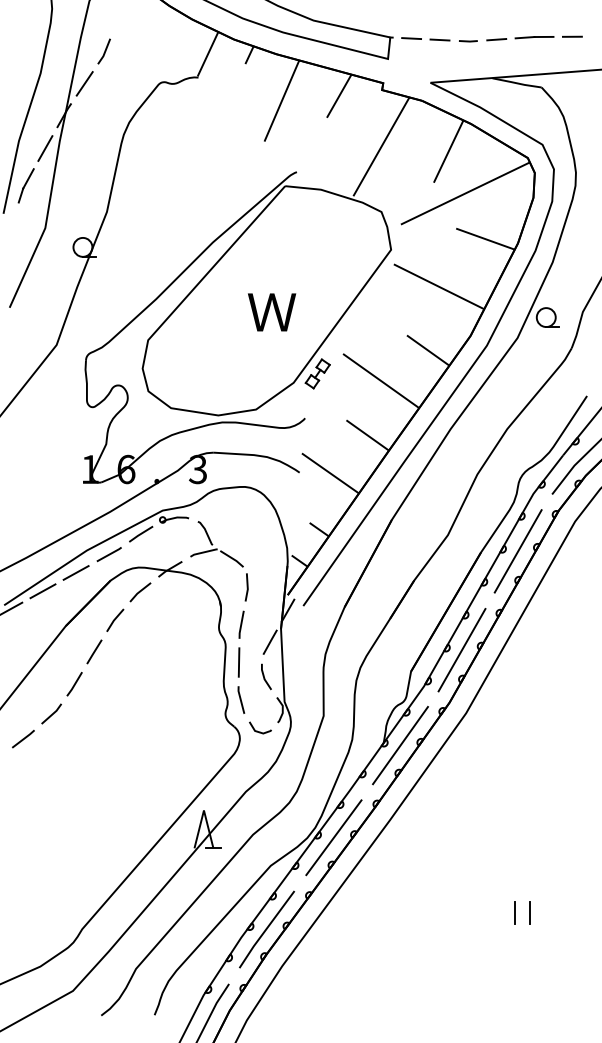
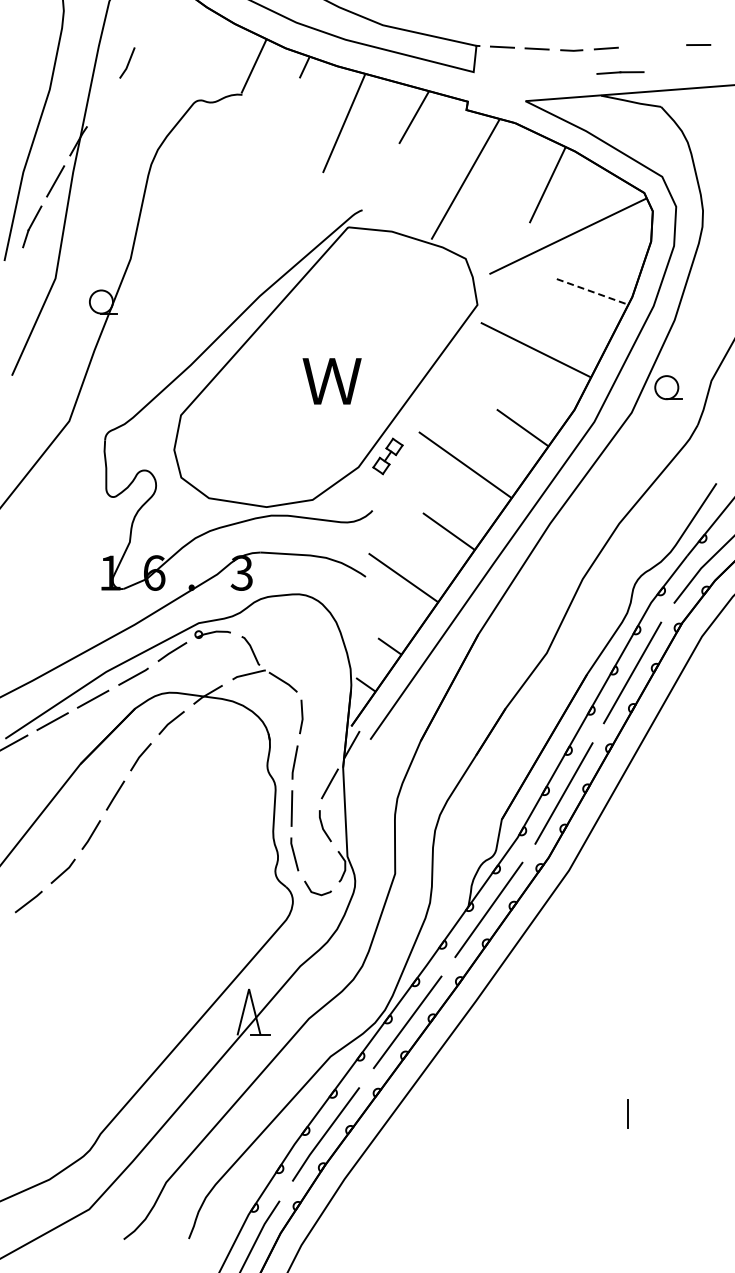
line: (534, 37) -> (620, 72), moved
line: (84, 83) -> (103, 102), removed
line: (486, 239) -> (593, 292), solid -> dashed
line: (529, 913) -> (646, 1114), removed

